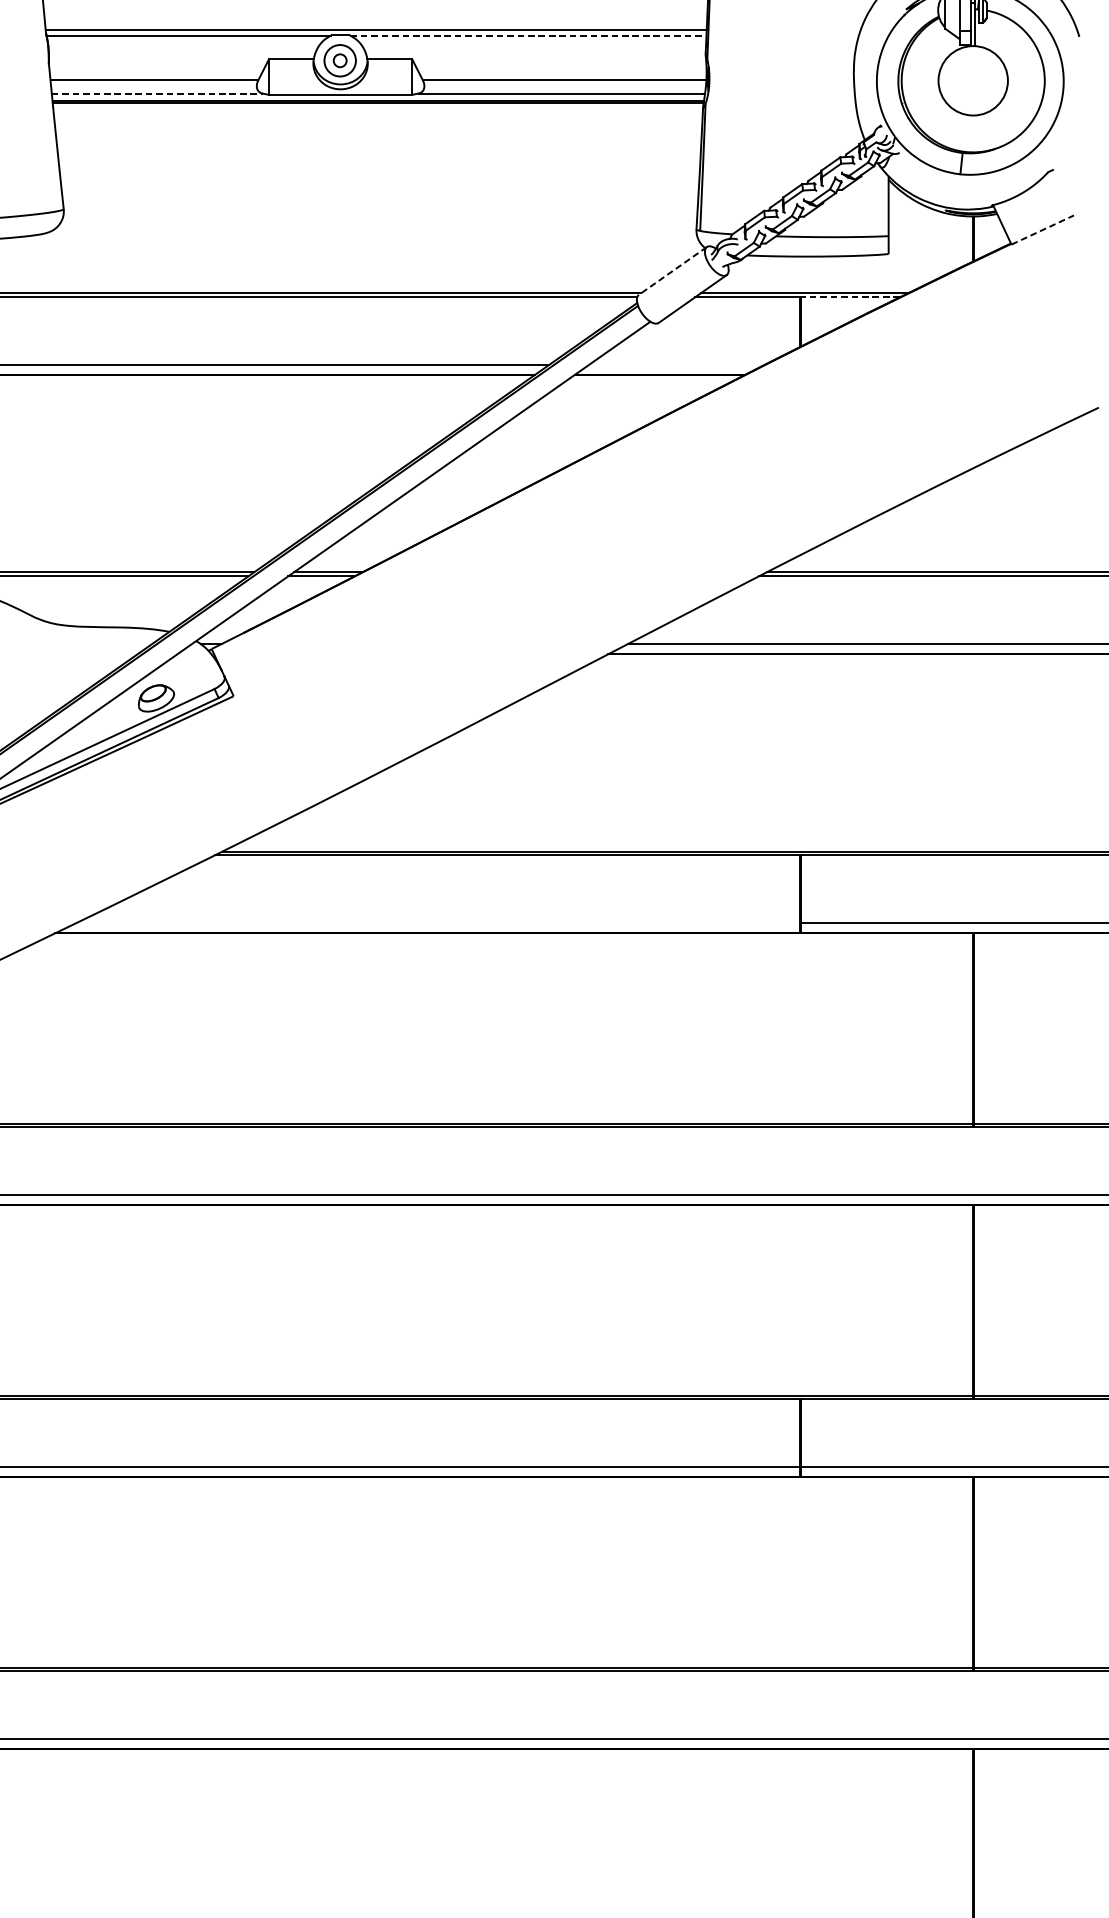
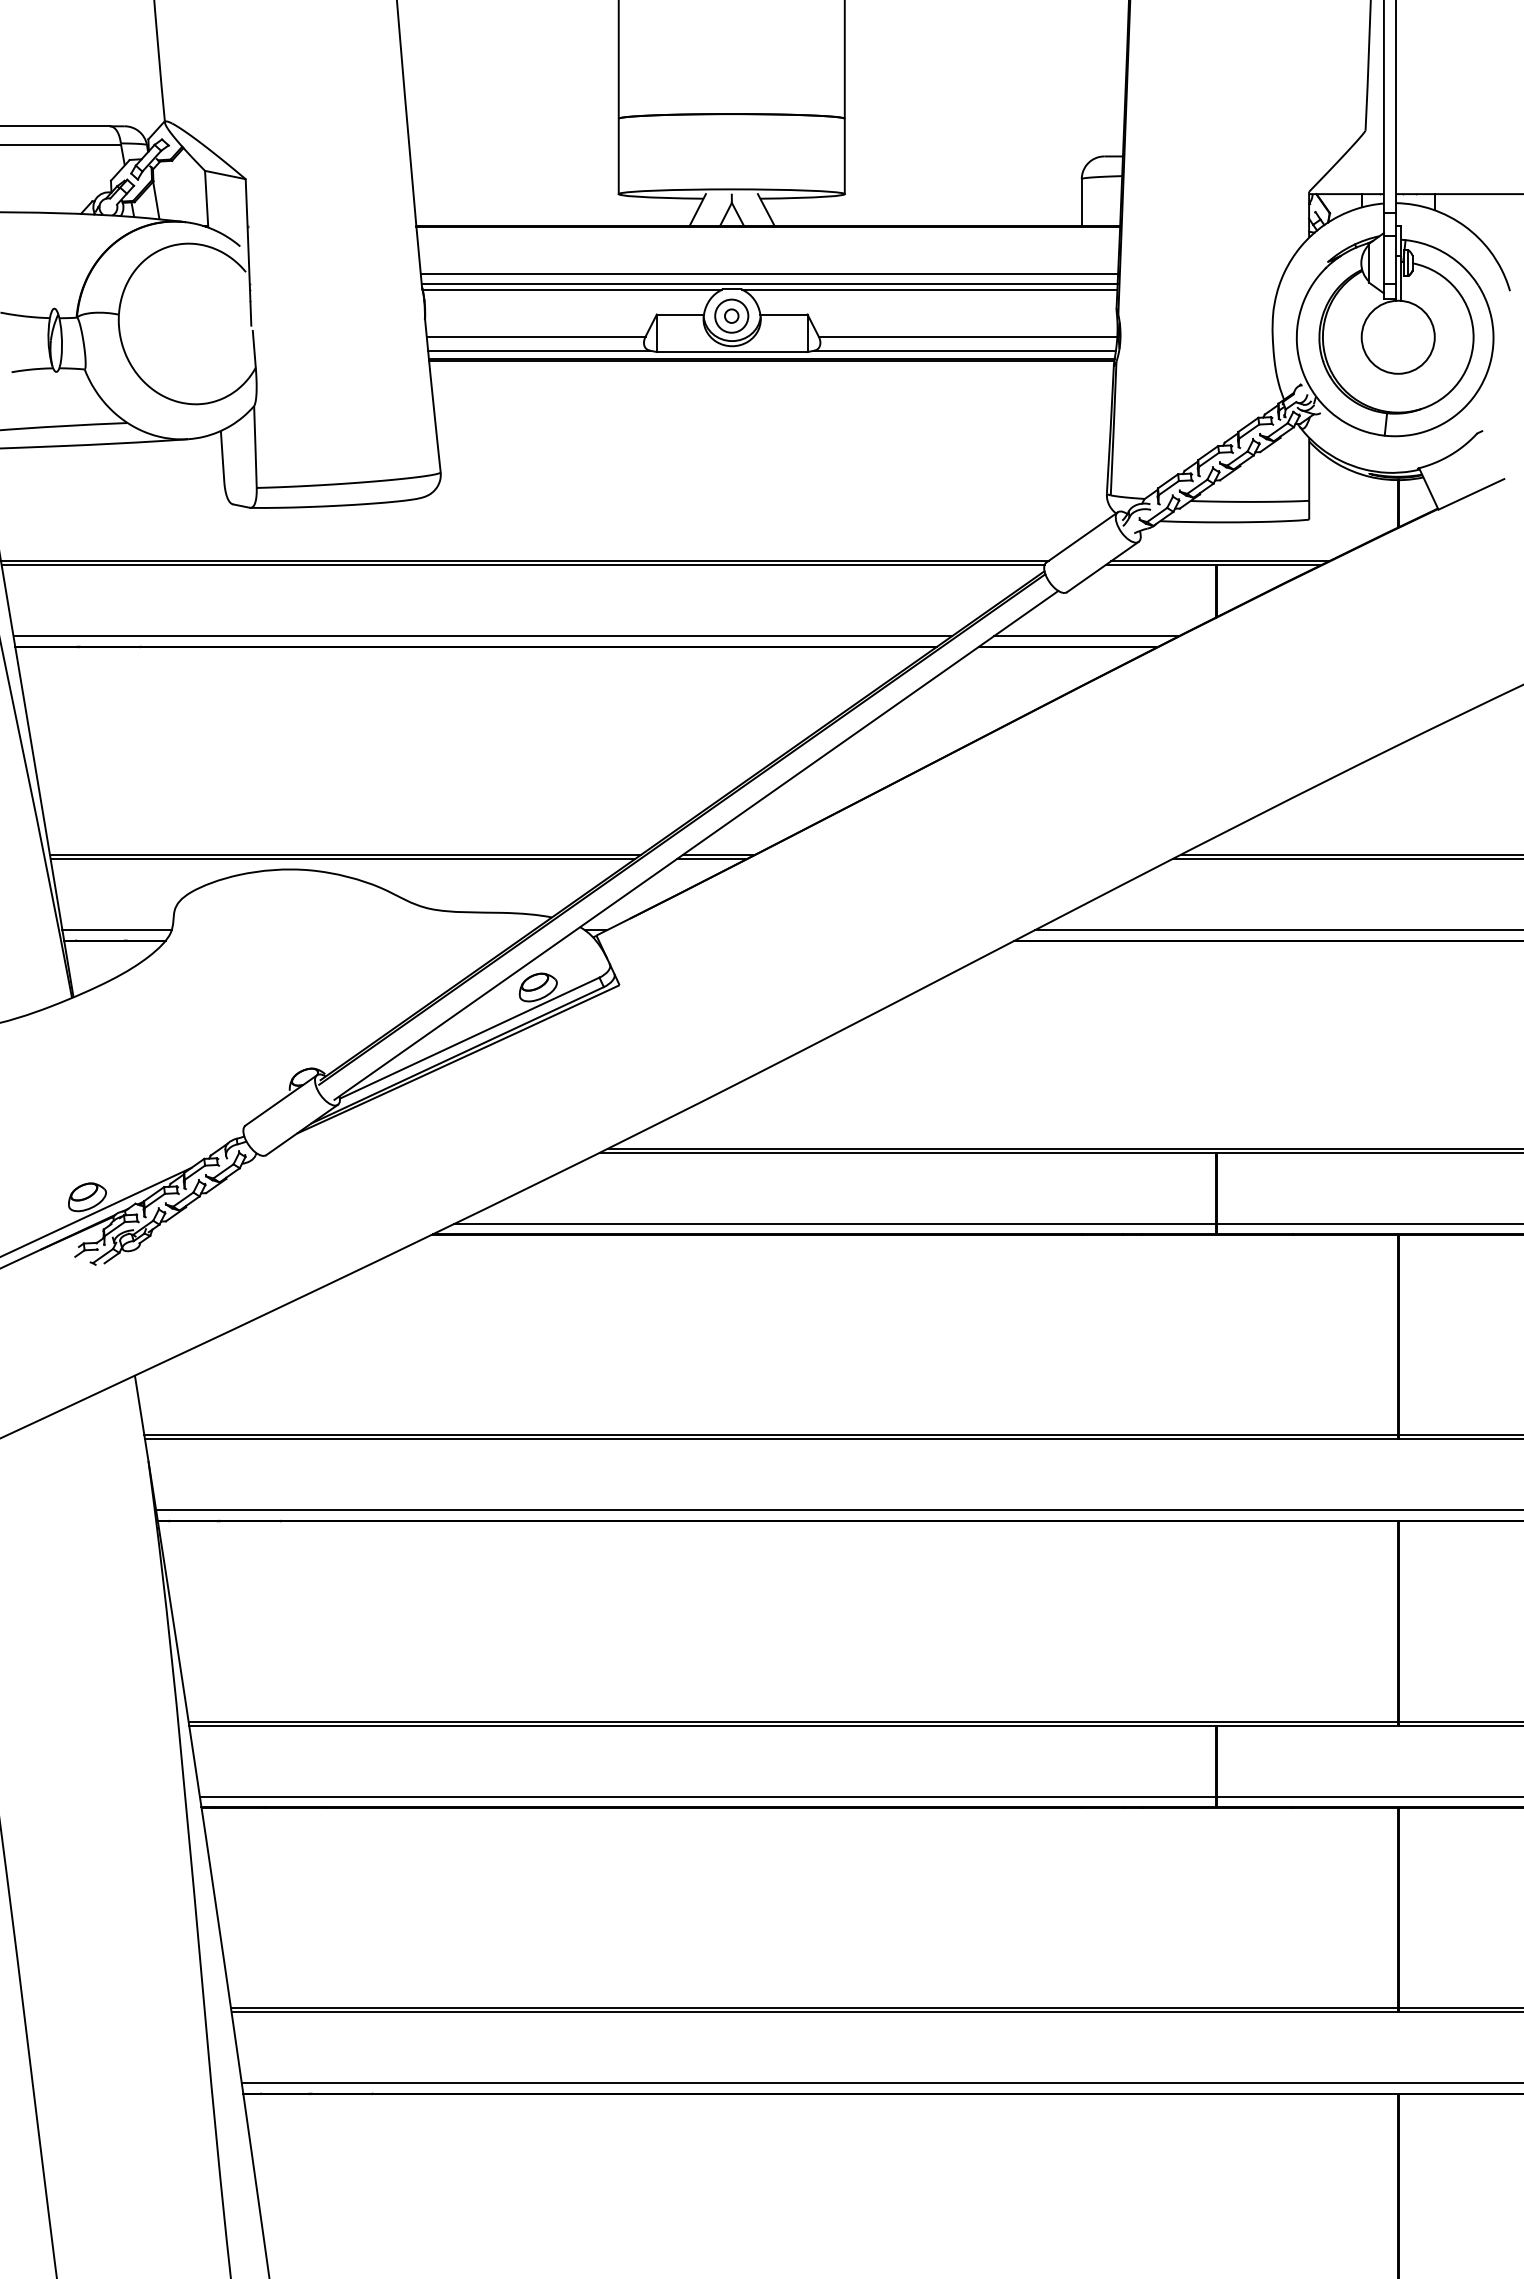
line: (376, 20) -> (769, 273), added
line: (528, 35) -> (930, 289), dashed -> solid
line: (157, 93) -> (539, 350), dashed -> solid
line: (1042, 230) -> (1471, 494), dashed -> solid
line: (673, 270) -> (1082, 537), dashed -> solid
line: (850, 297) -> (1269, 565), dashed -> solid
line: (676, 365) -> (1085, 636), added
line: (437, 922) -> (834, 1223), added

